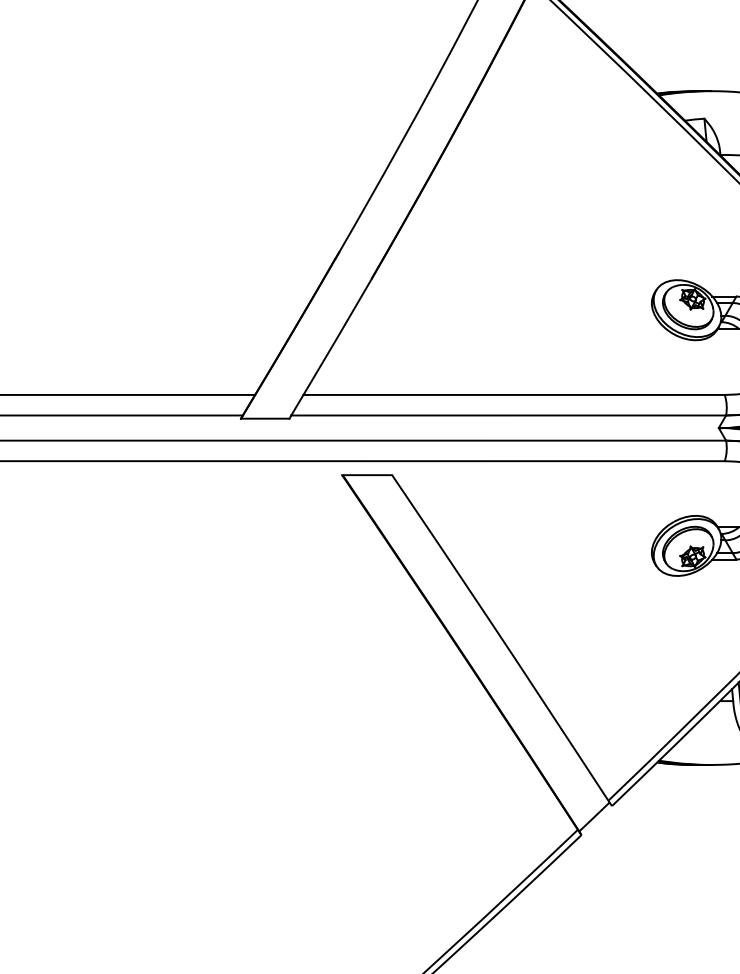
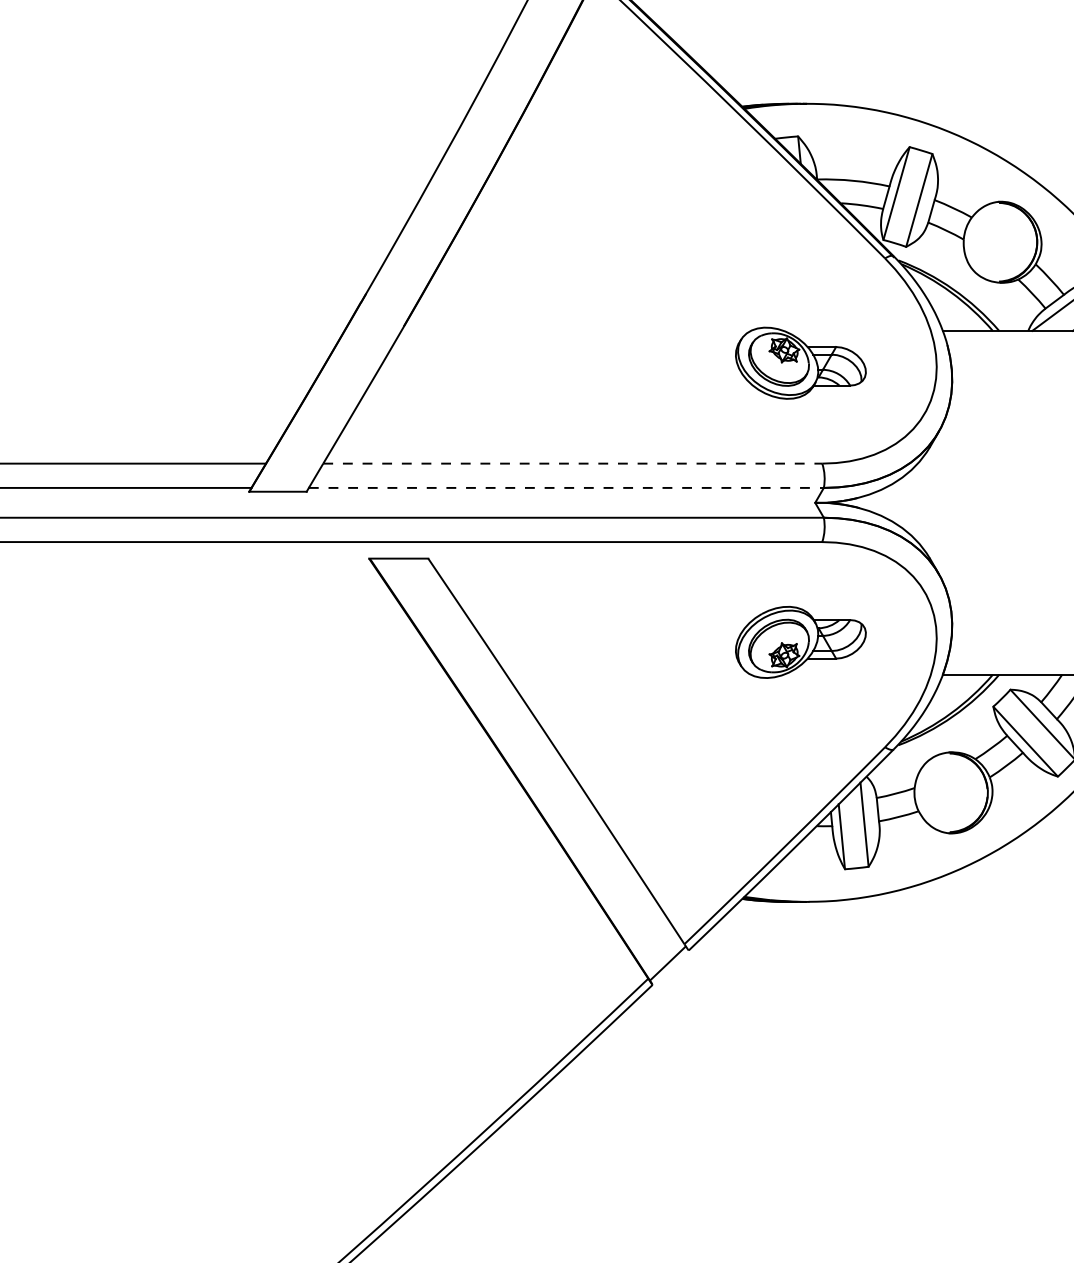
line: (514, 394) -> (573, 463), solid -> dashed
line: (508, 415) -> (566, 487), solid -> dashed

